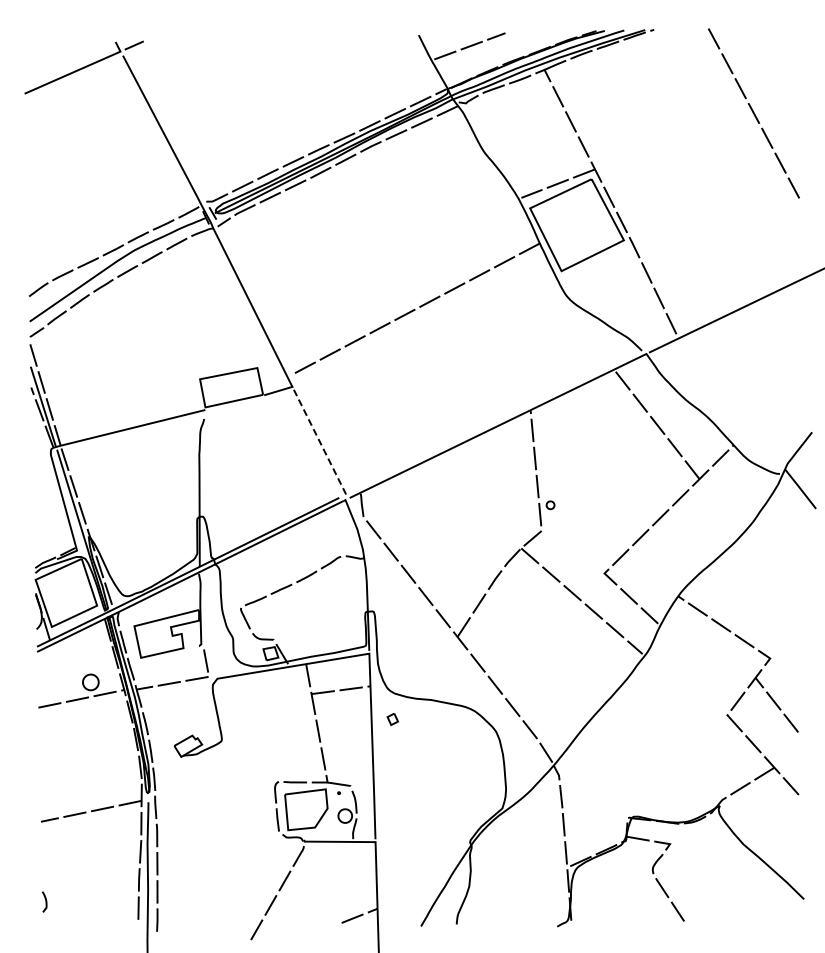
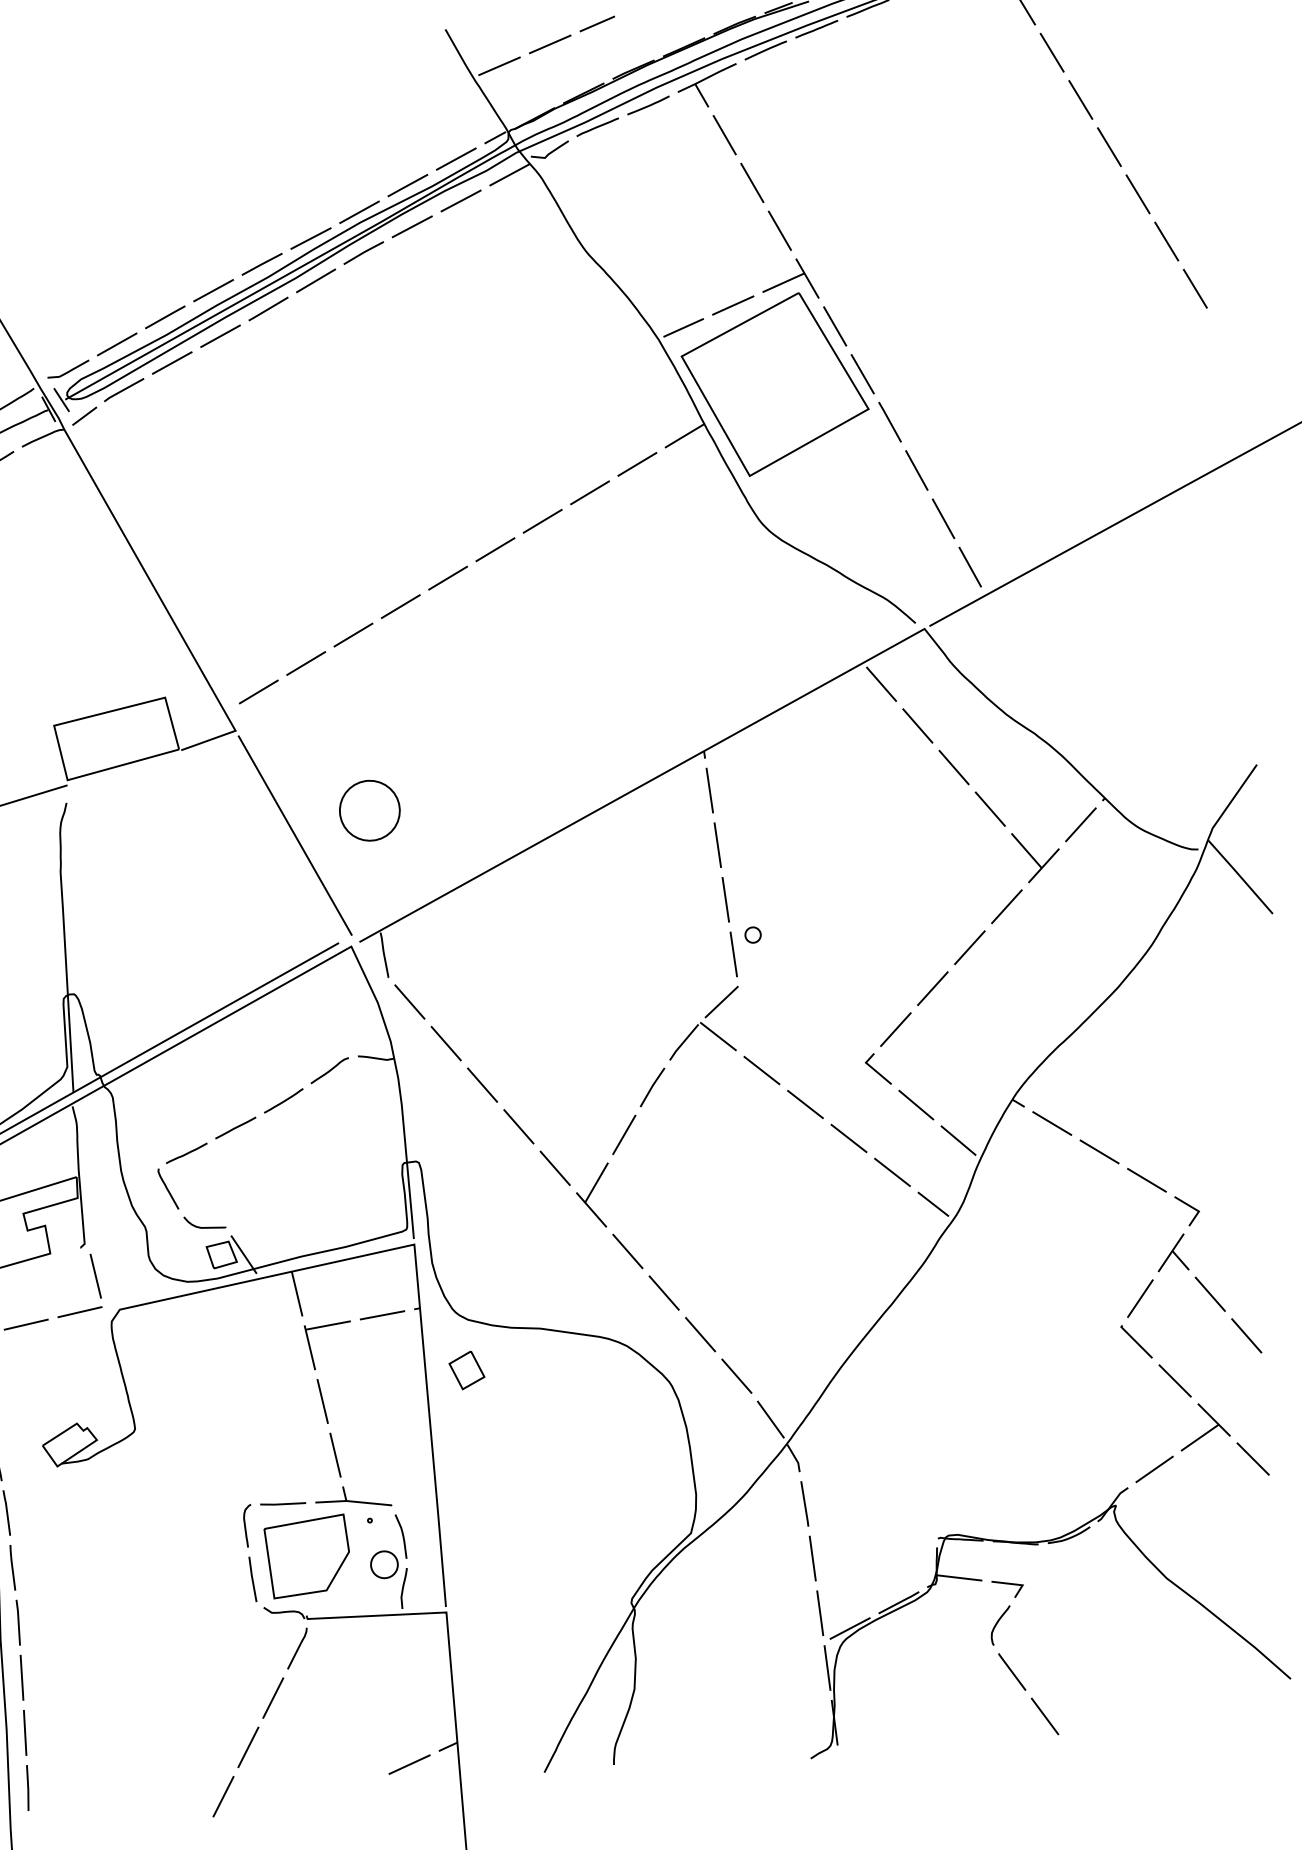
part: (358, 431) -> (369, 811), added
line: (319, 441) -> (294, 834), dashed -> solid
part: (392, 719) -> (466, 1370), size x1.67

